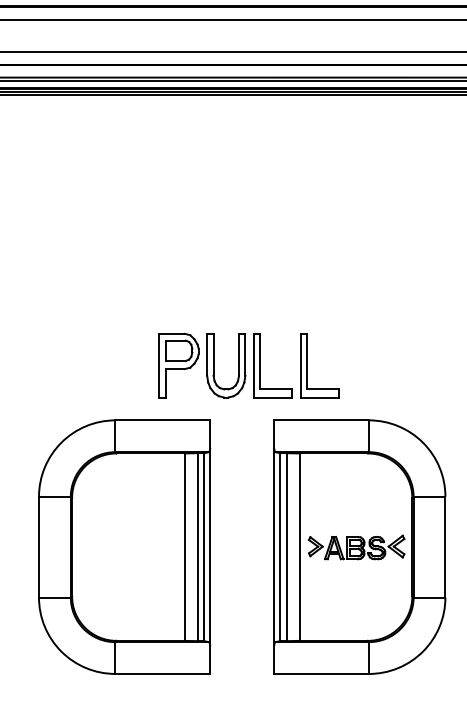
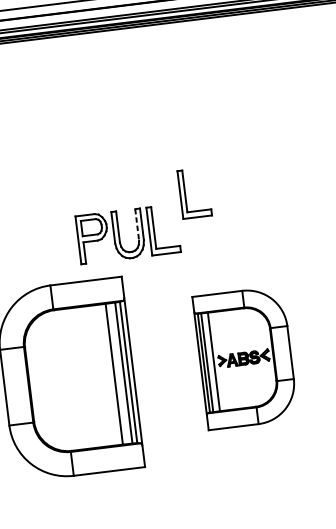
line: (239, 354) -> (137, 224), solid -> dashed
part: (307, 365) -> (185, 194), moved
part: (359, 546) -> (245, 357), size x0.7

